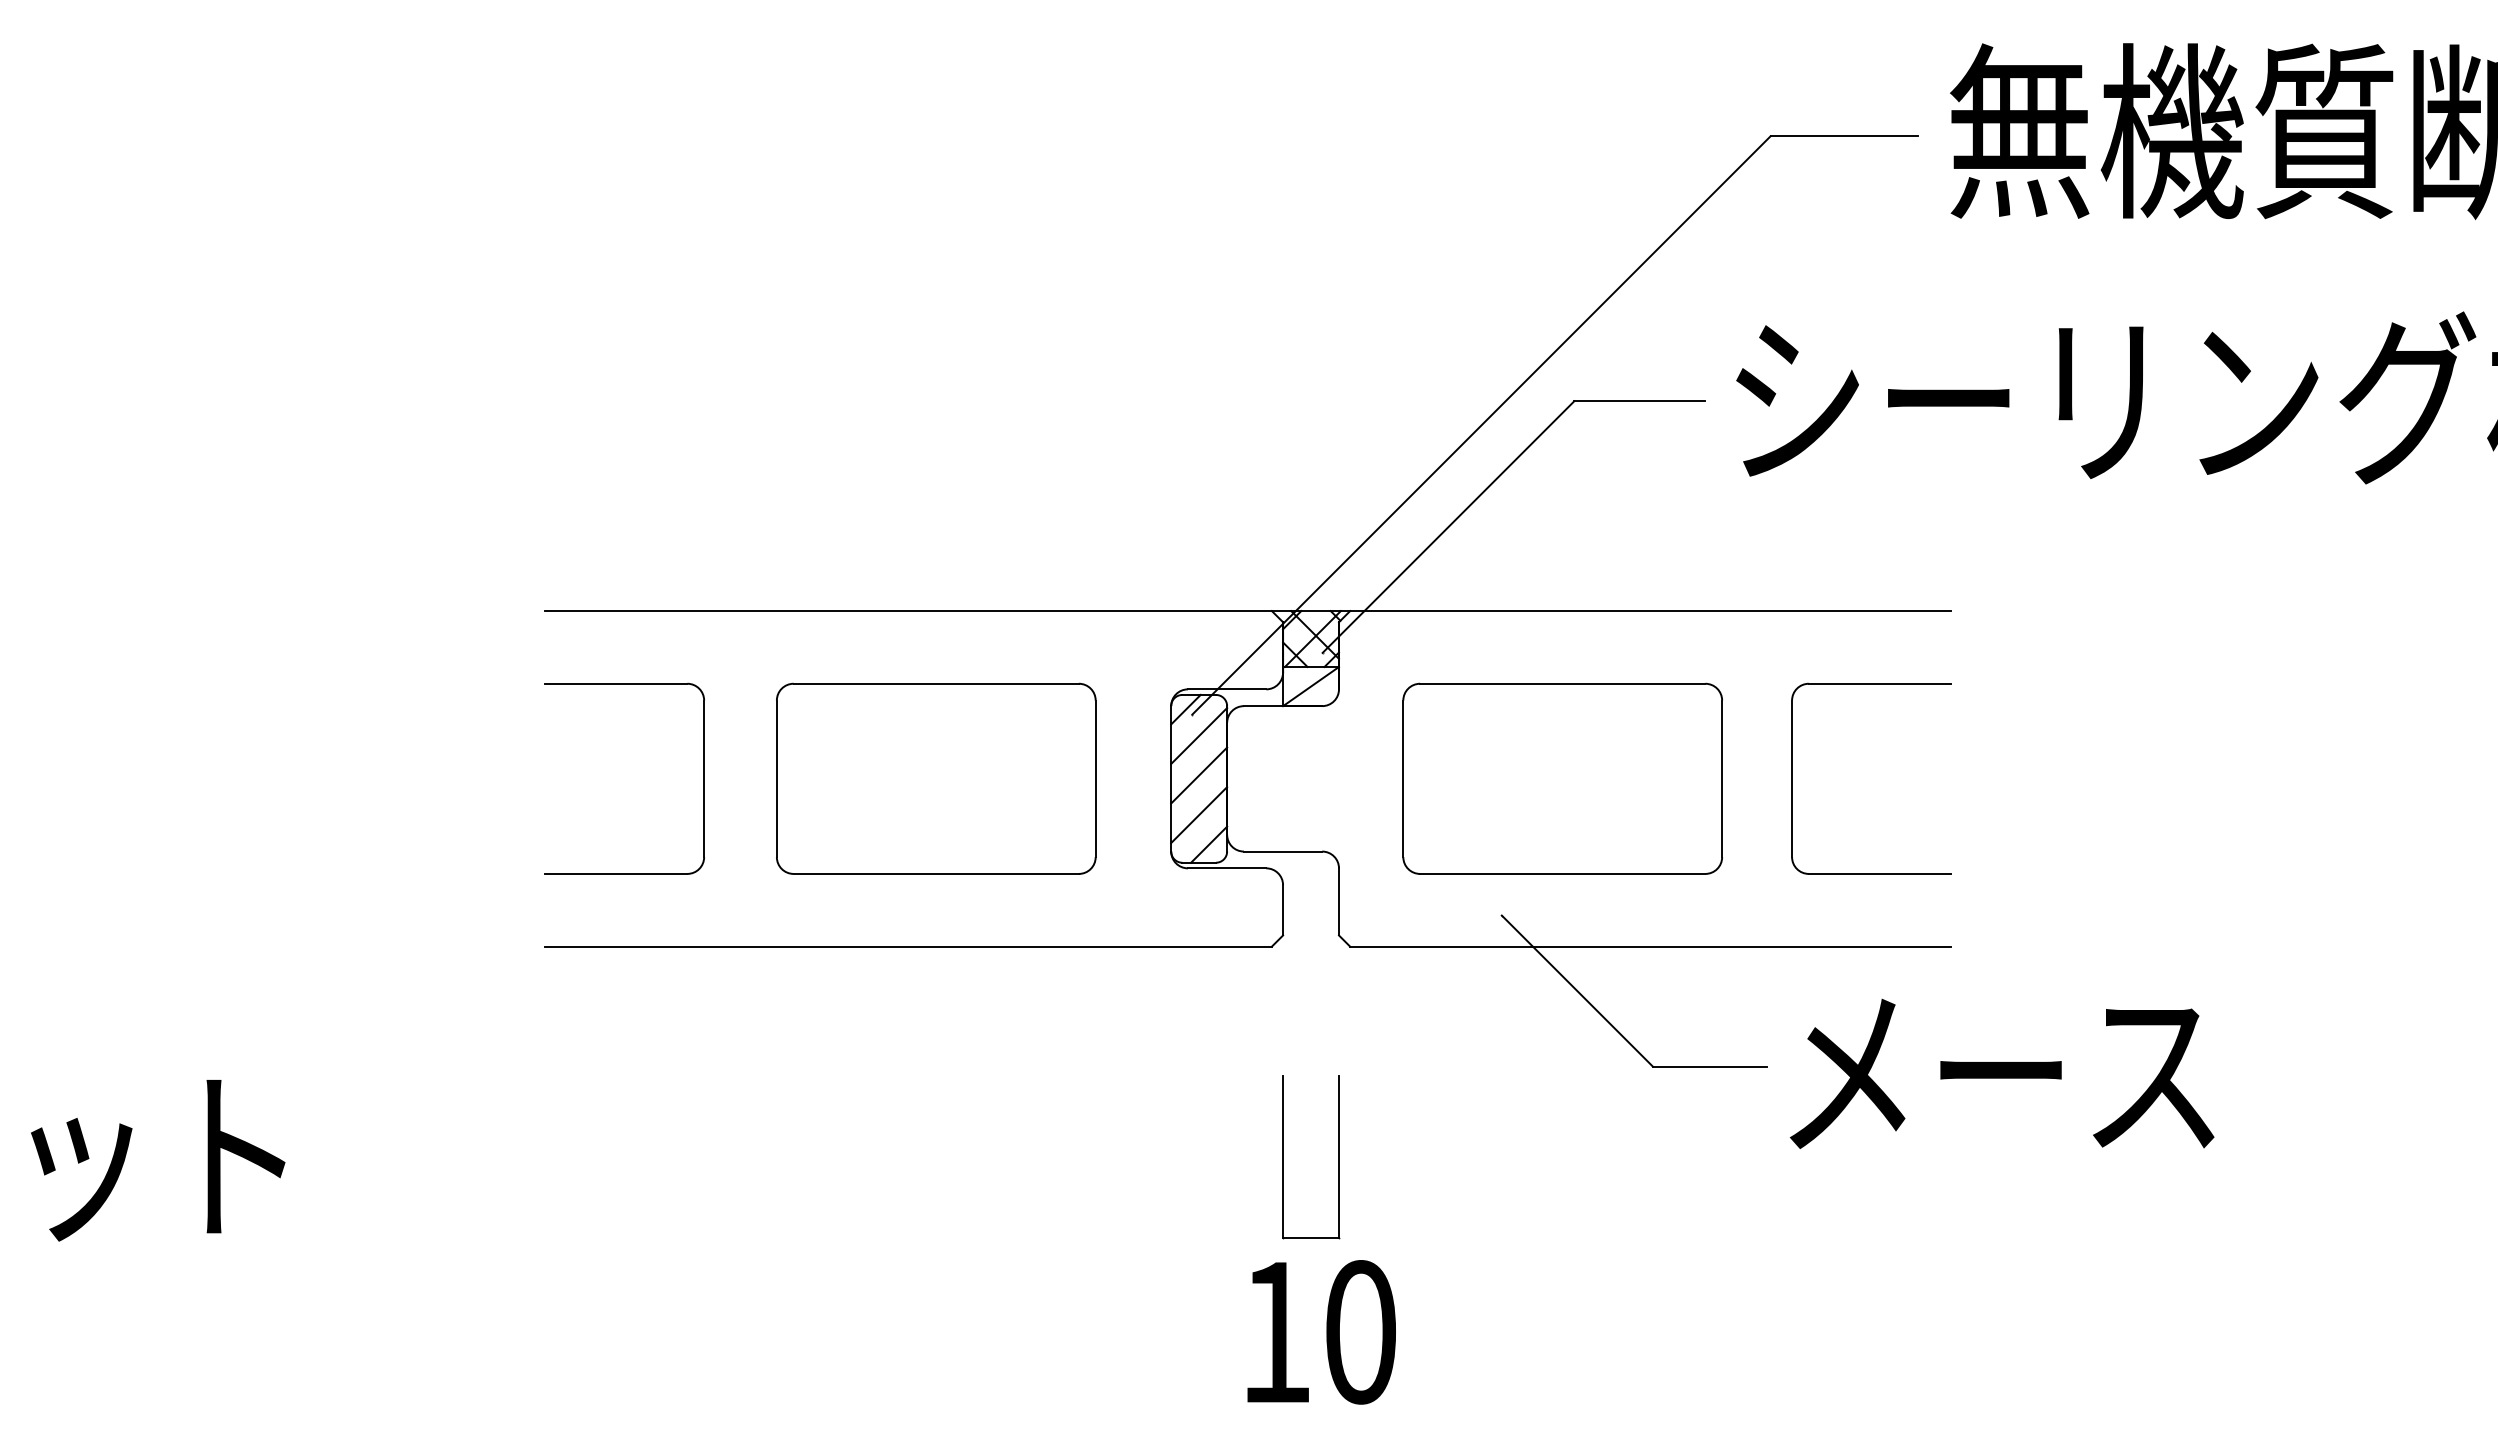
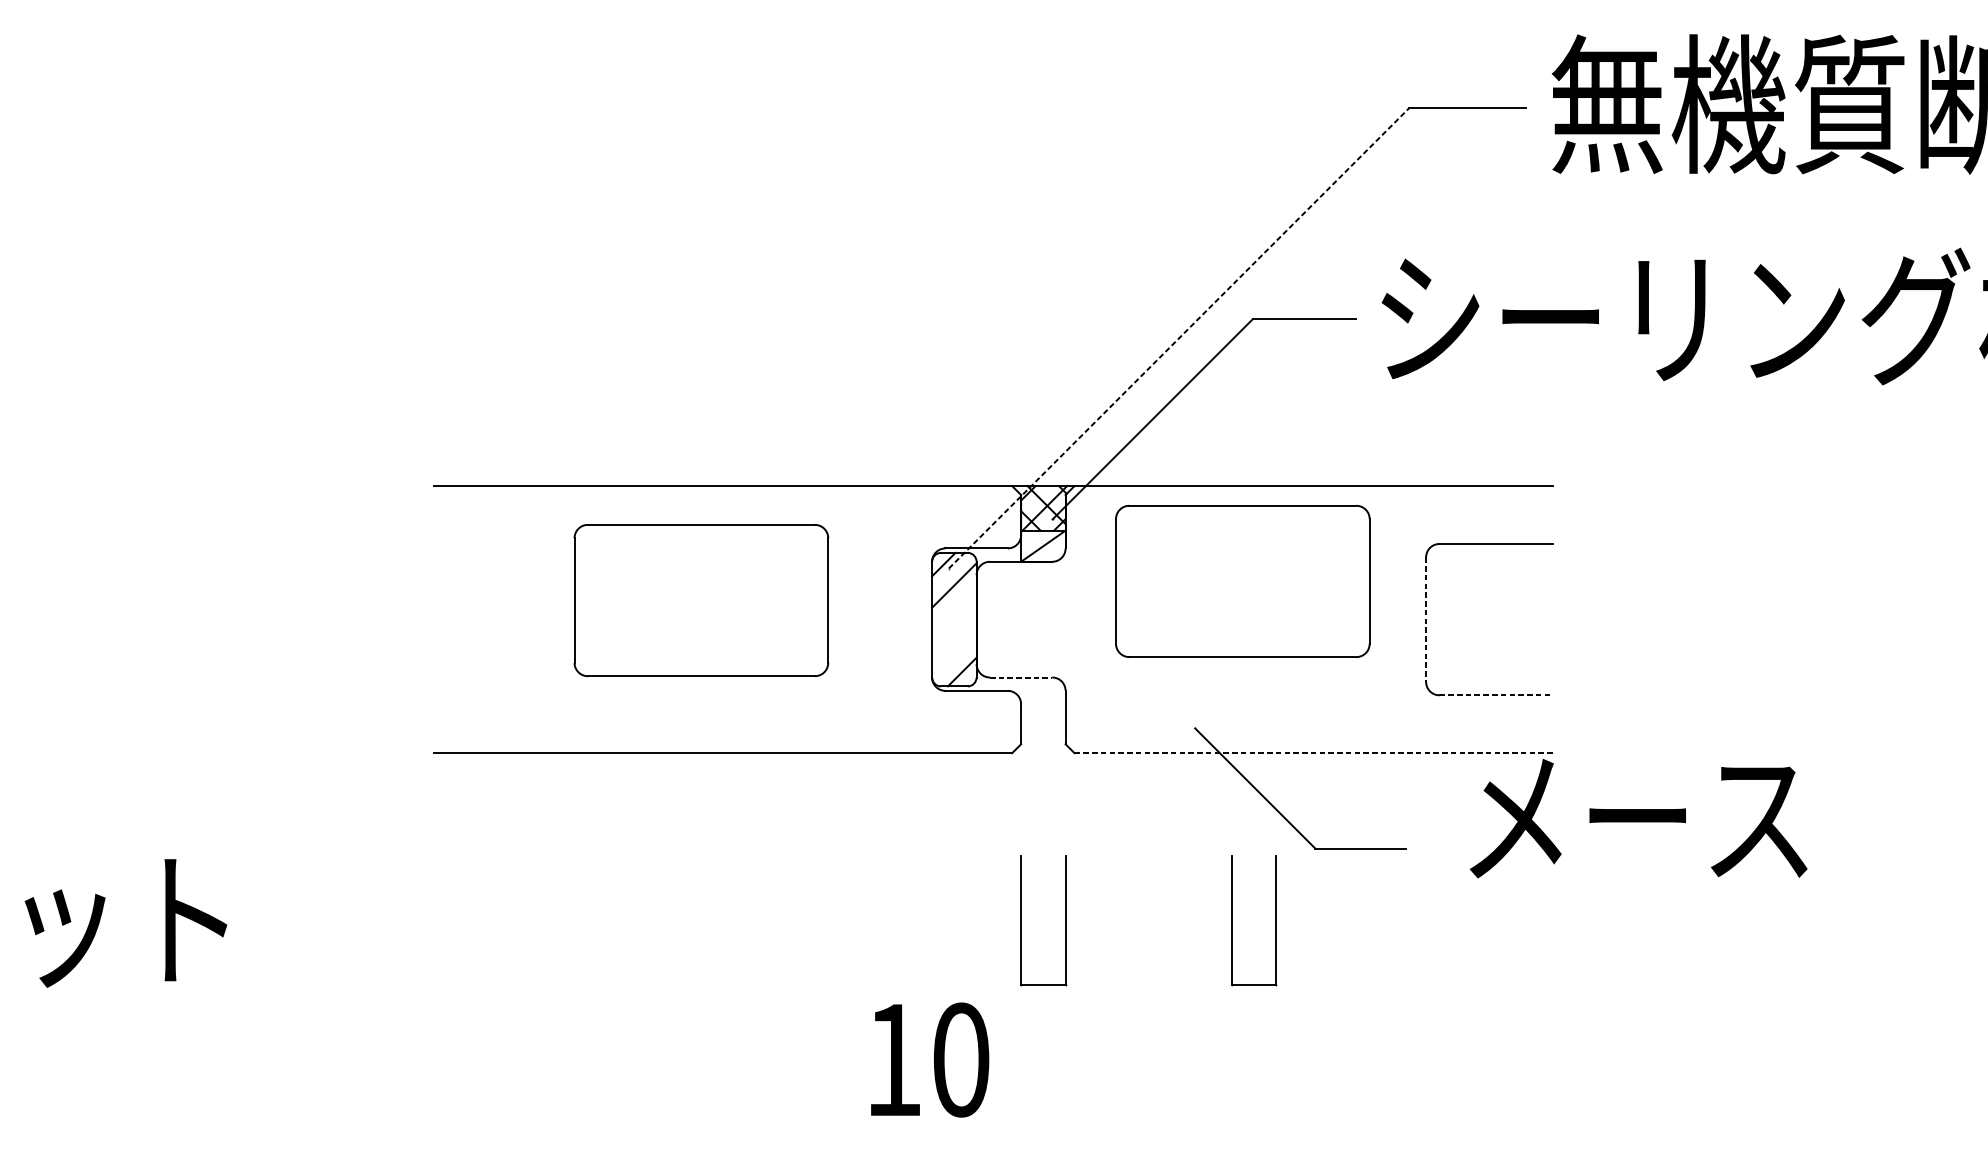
line: (1481, 425) -> (1179, 338), solid -> dashed
line: (1199, 775) -> (954, 616), removed
part: (703, 778) -> (559, 619), removed
part: (936, 778) -> (701, 600), moved
part: (1562, 778) -> (1242, 581), moved
line: (1792, 779) -> (1426, 620), solid -> dashed
line: (1199, 815) -> (954, 648), removed
line: (1283, 851) -> (1021, 677), solid -> dashed
line: (1880, 873) -> (1496, 694), solid -> dashed
line: (1650, 946) -> (1313, 753), solid -> dashed
text: (2001, 1073) -> (1638, 818), moved
part: (1603, 1157) -> (1276, 920), added
text: (1321, 1332) -> (929, 1060), moved

